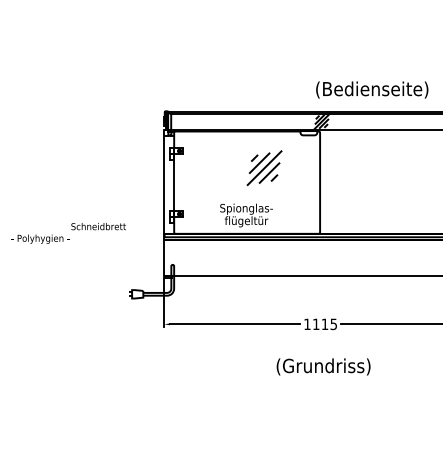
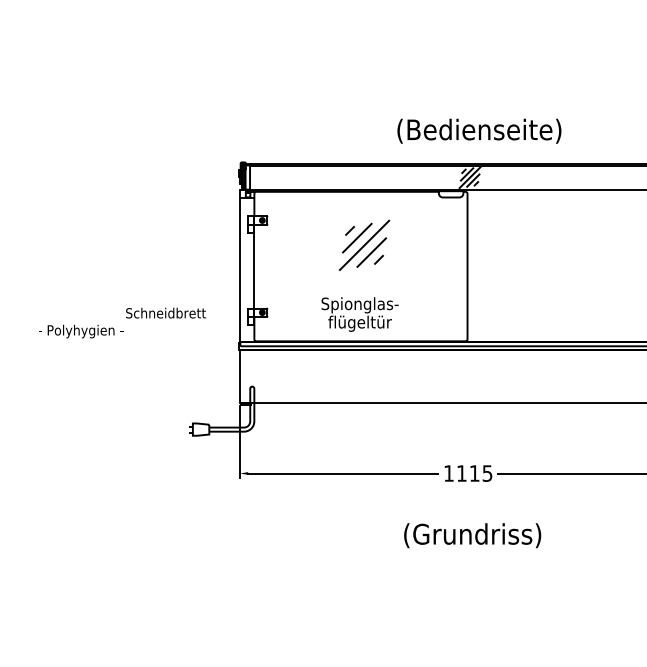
text: (372, 89) -> (479, 130), moved
part: (264, 168) -> (364, 245), moved
text: (68, 233) -> (121, 323), moved

